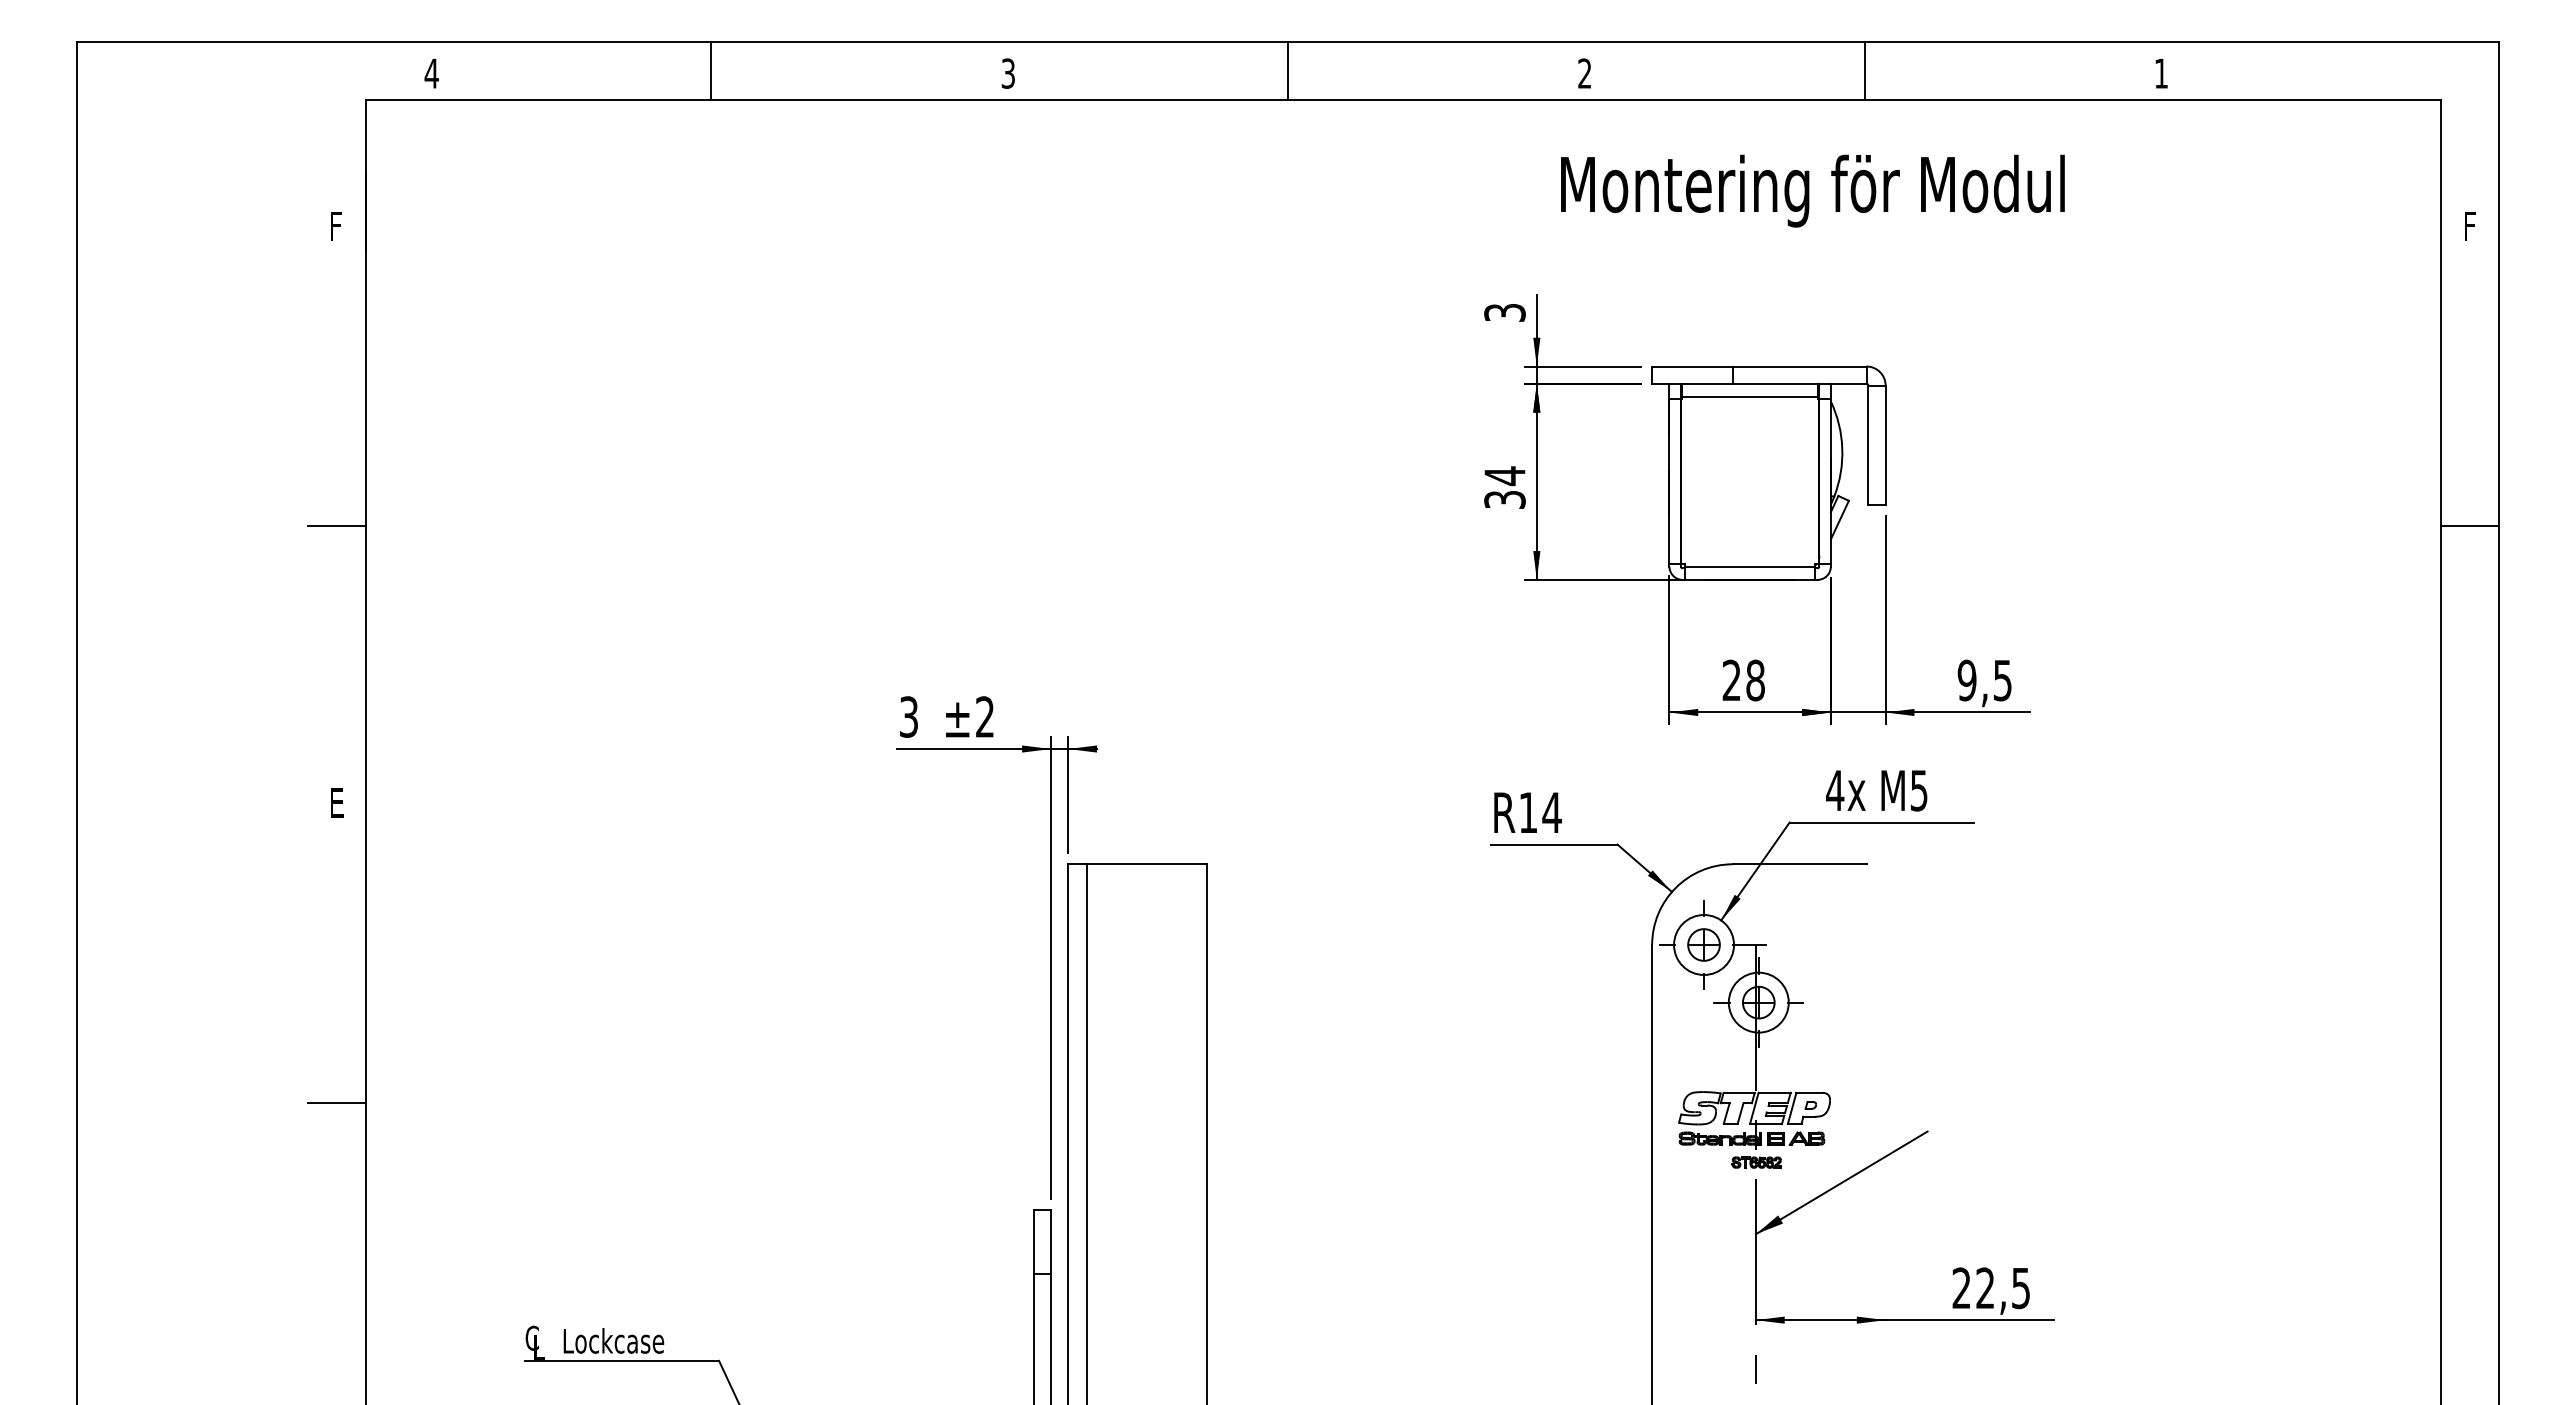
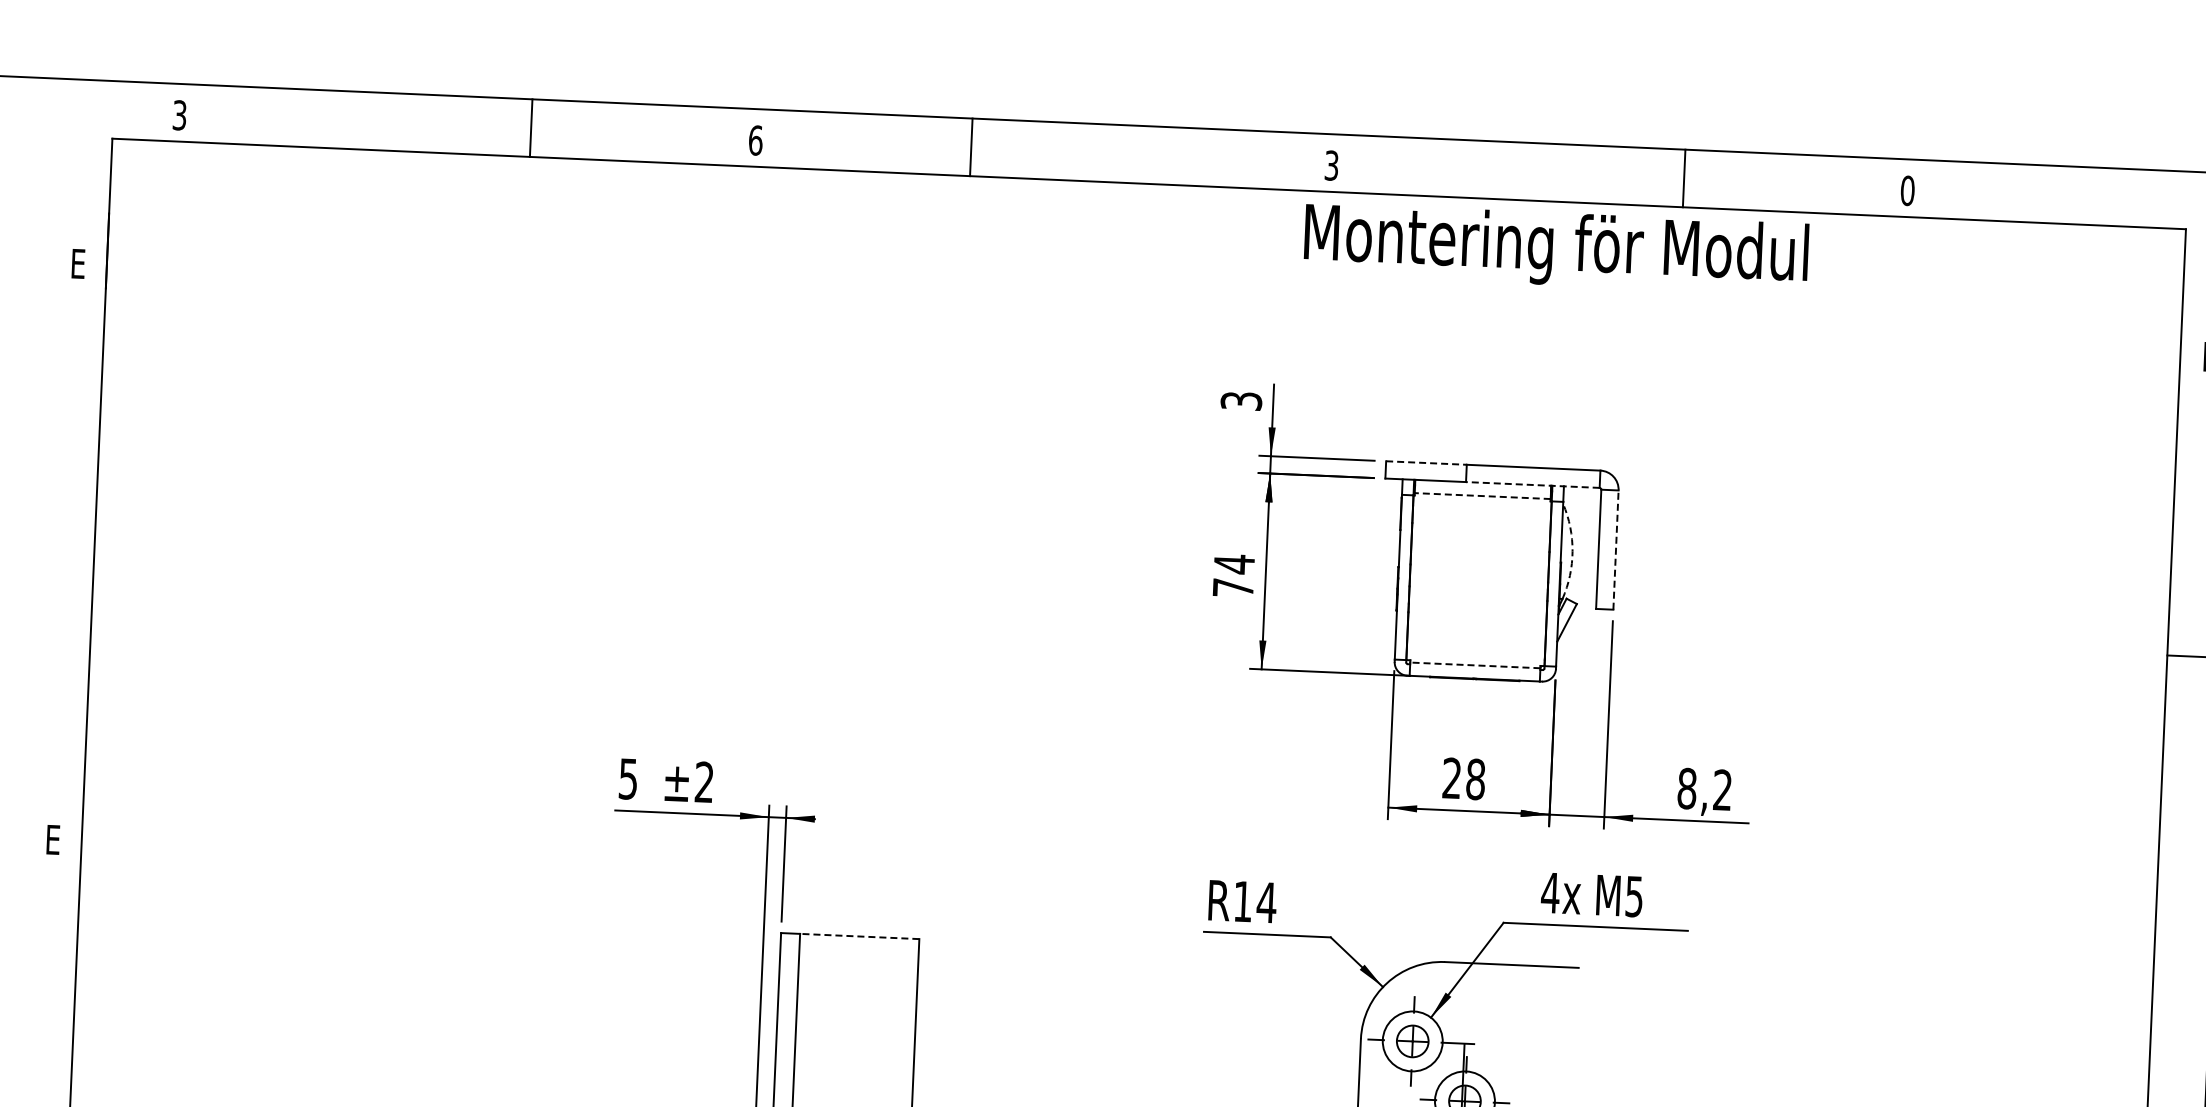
line: (711, 70) -> (531, 127), moved
line: (1288, 70) -> (971, 146), moved
line: (1864, 70) -> (1684, 177), moved
text: (431, 73) -> (179, 115), 4 -> 3
text: (1008, 73) -> (755, 140), 3 -> 6
text: (1584, 73) -> (1331, 165), 2 -> 3
text: (2161, 73) -> (1907, 190), 1 -> 0
text: (1812, 190) -> (1555, 248), moved
text: (338, 226) -> (79, 264), F -> E
line: (1692, 366) -> (1426, 462), solid -> dashed
line: (1799, 383) -> (1532, 484), solid -> dashed
line: (1749, 397) -> (1482, 496), solid -> dashed
line: (1885, 445) -> (1615, 550), solid -> dashed
arc: (1842, 448) -> (1572, 551), solid -> dashed
text: (1504, 499) -> (1232, 587), 34 -> 74
line: (336, 526) -> (64, 563), removed
line: (1749, 566) -> (1474, 665), solid -> dashed
text: (1984, 680) -> (1704, 789), 9,5 -> 8,2
text: (908, 716) -> (627, 778), 3 -> 5
line: (1146, 864) -> (859, 936), solid -> dashed

